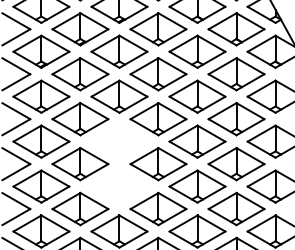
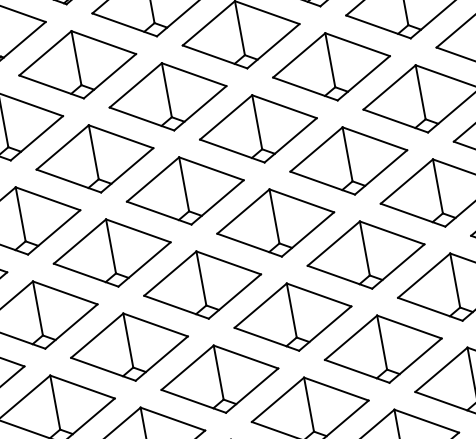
part: (119, 141) -> (185, 190), added
part: (119, 186) -> (202, 284), added

